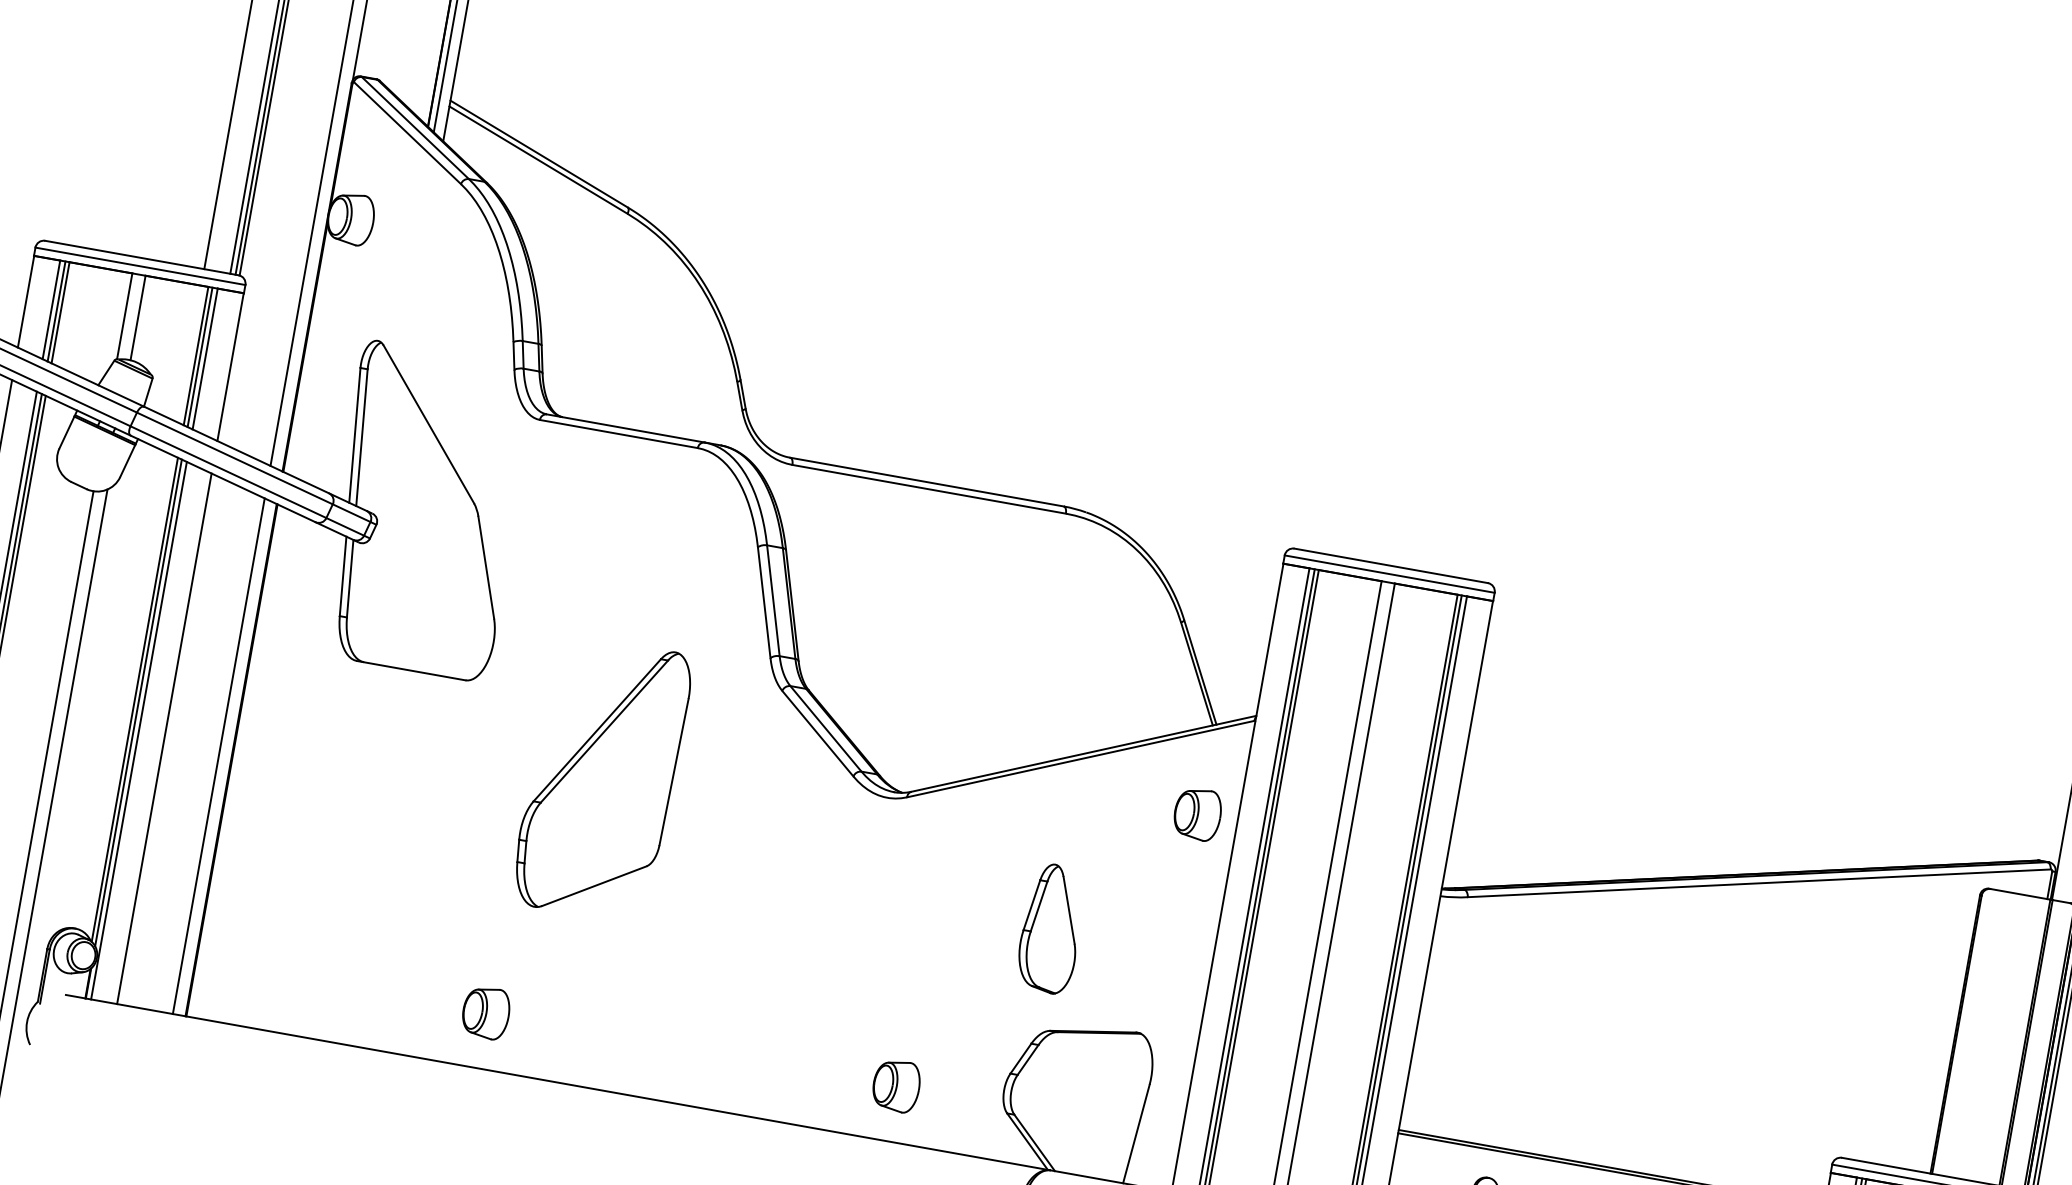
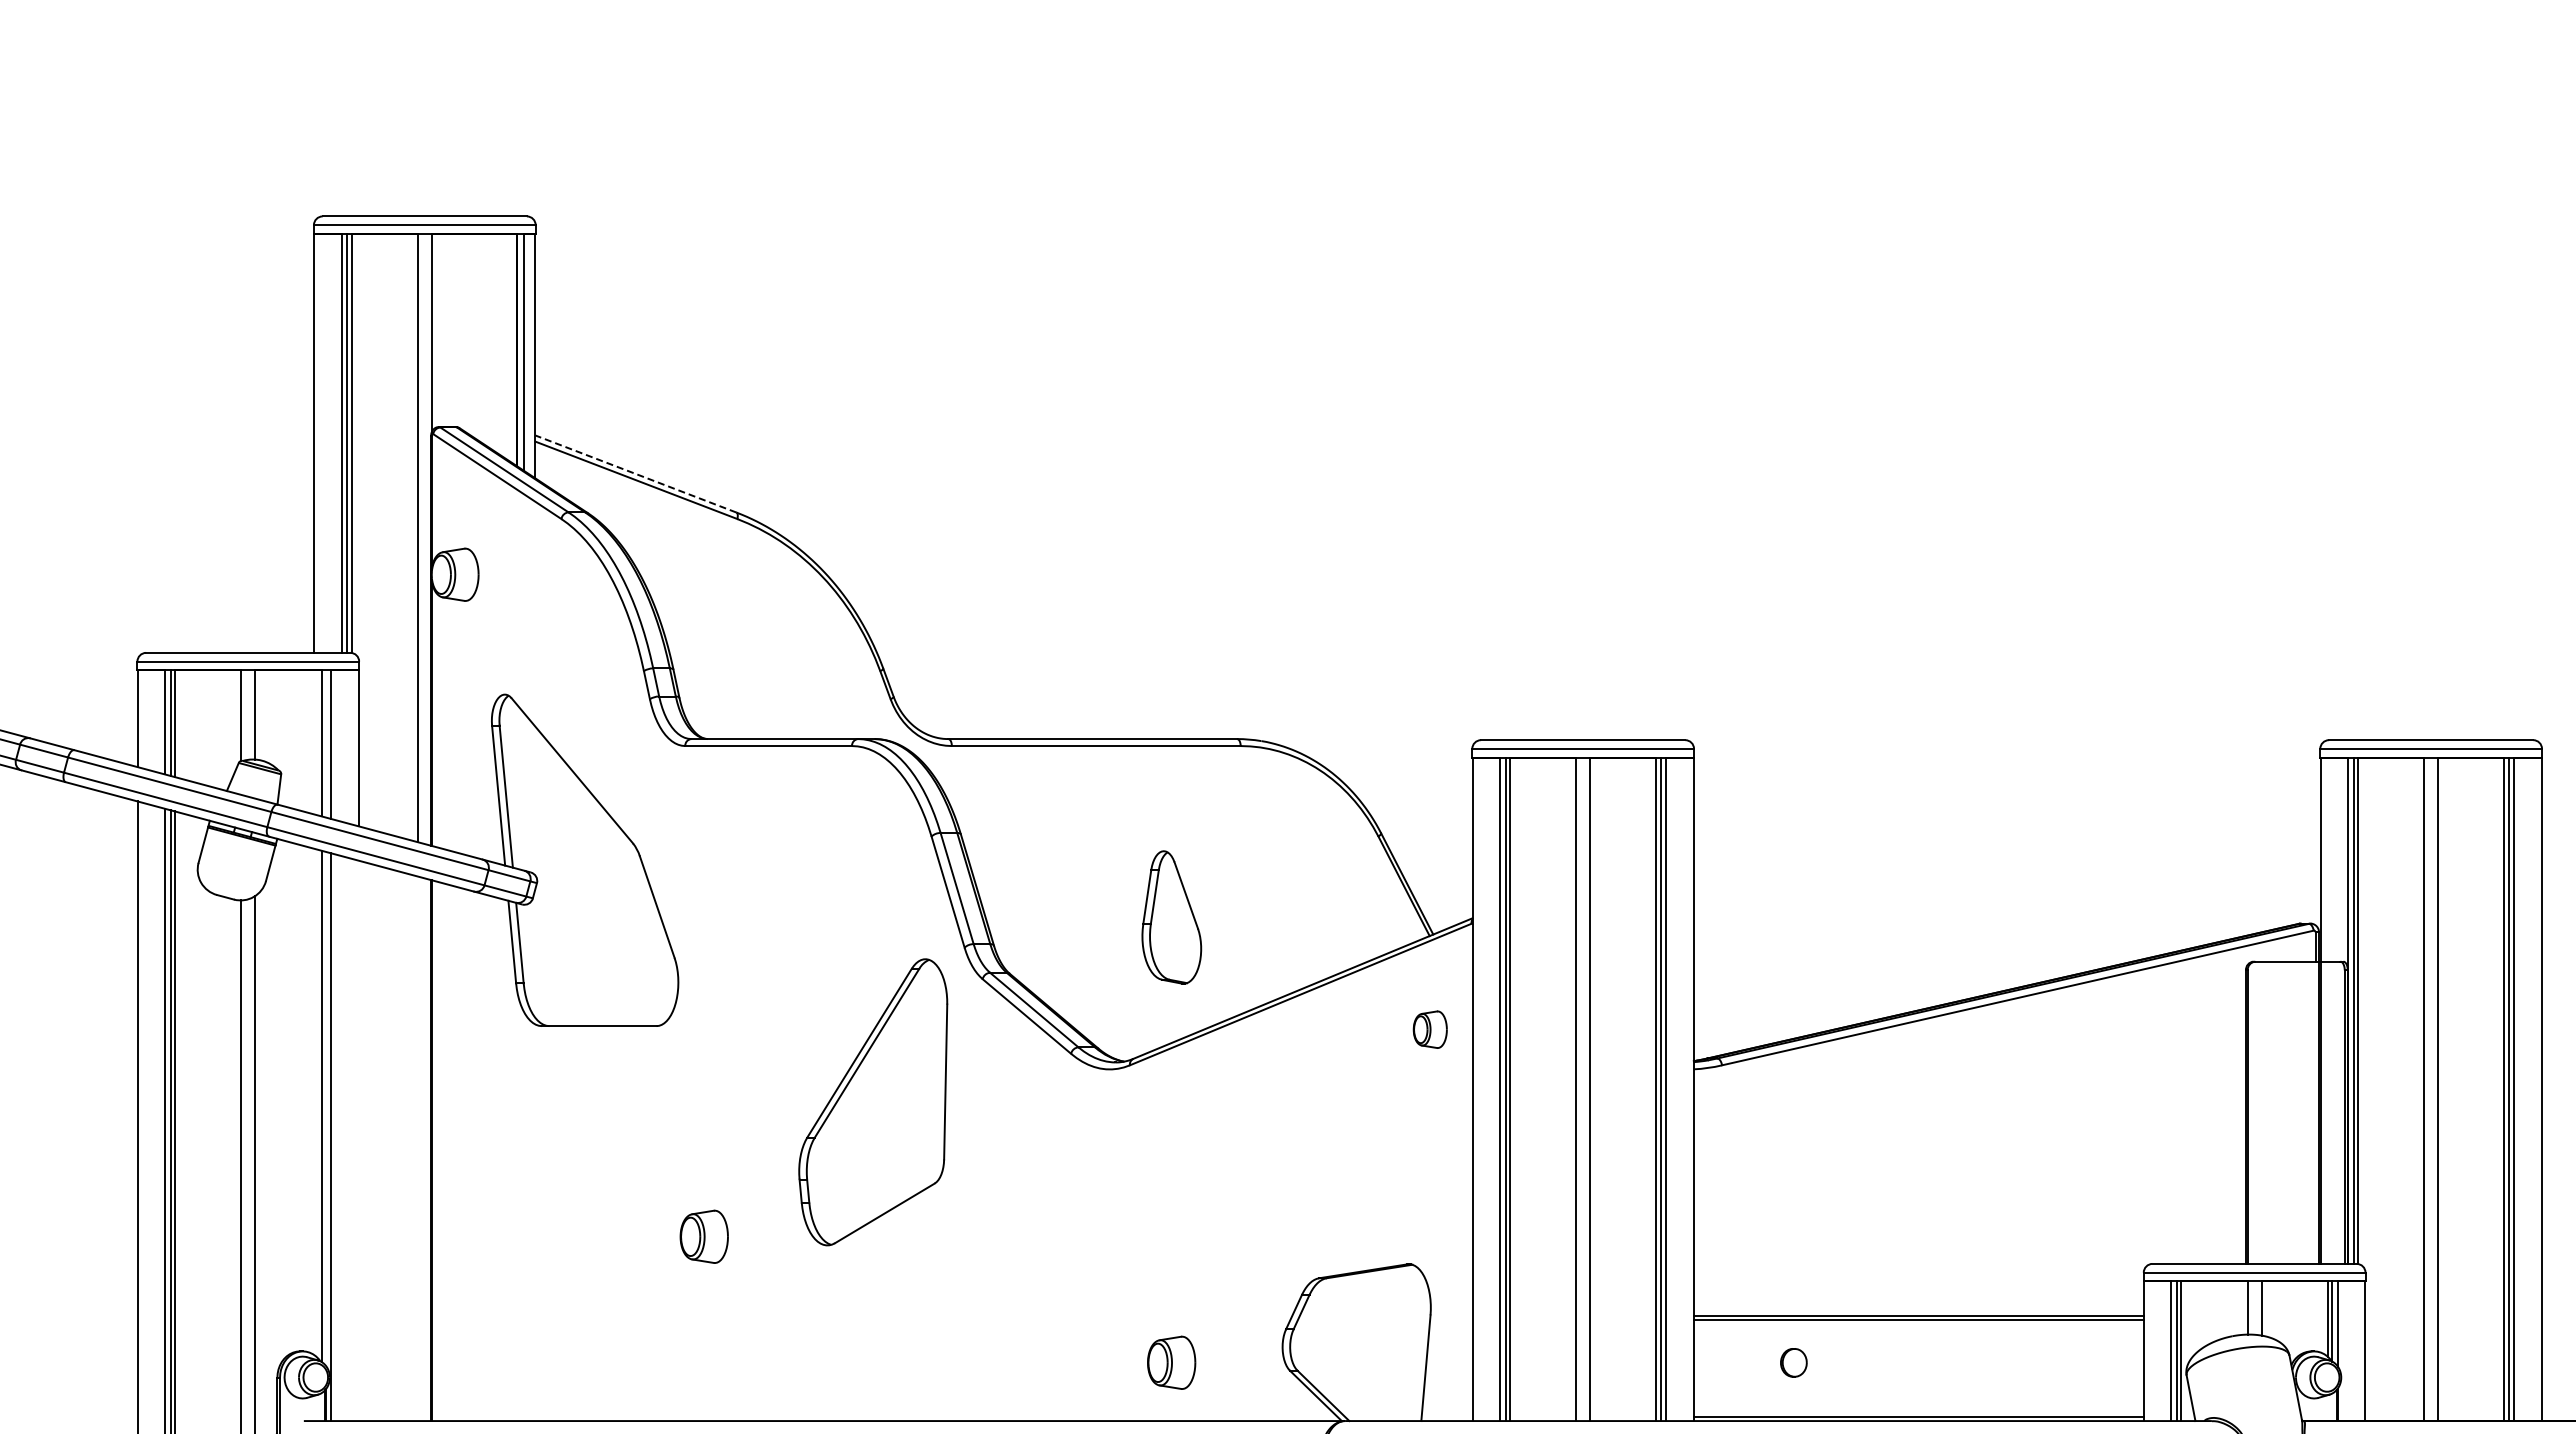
line: (538, 154) -> (635, 474), solid -> dashed
line: (199, 356) -> (325, 743), removed
line: (138, 702) -> (325, 1108), removed
line: (164, 738) -> (358, 1140), removed
line: (218, 755) -> (417, 1148), removed
part: (602, 779) -> (873, 1102), moved
part: (1196, 813) -> (1429, 1029), size x0.7
part: (1051, 928) -> (1171, 917), moved
part: (485, 1012) -> (703, 1236), moved

